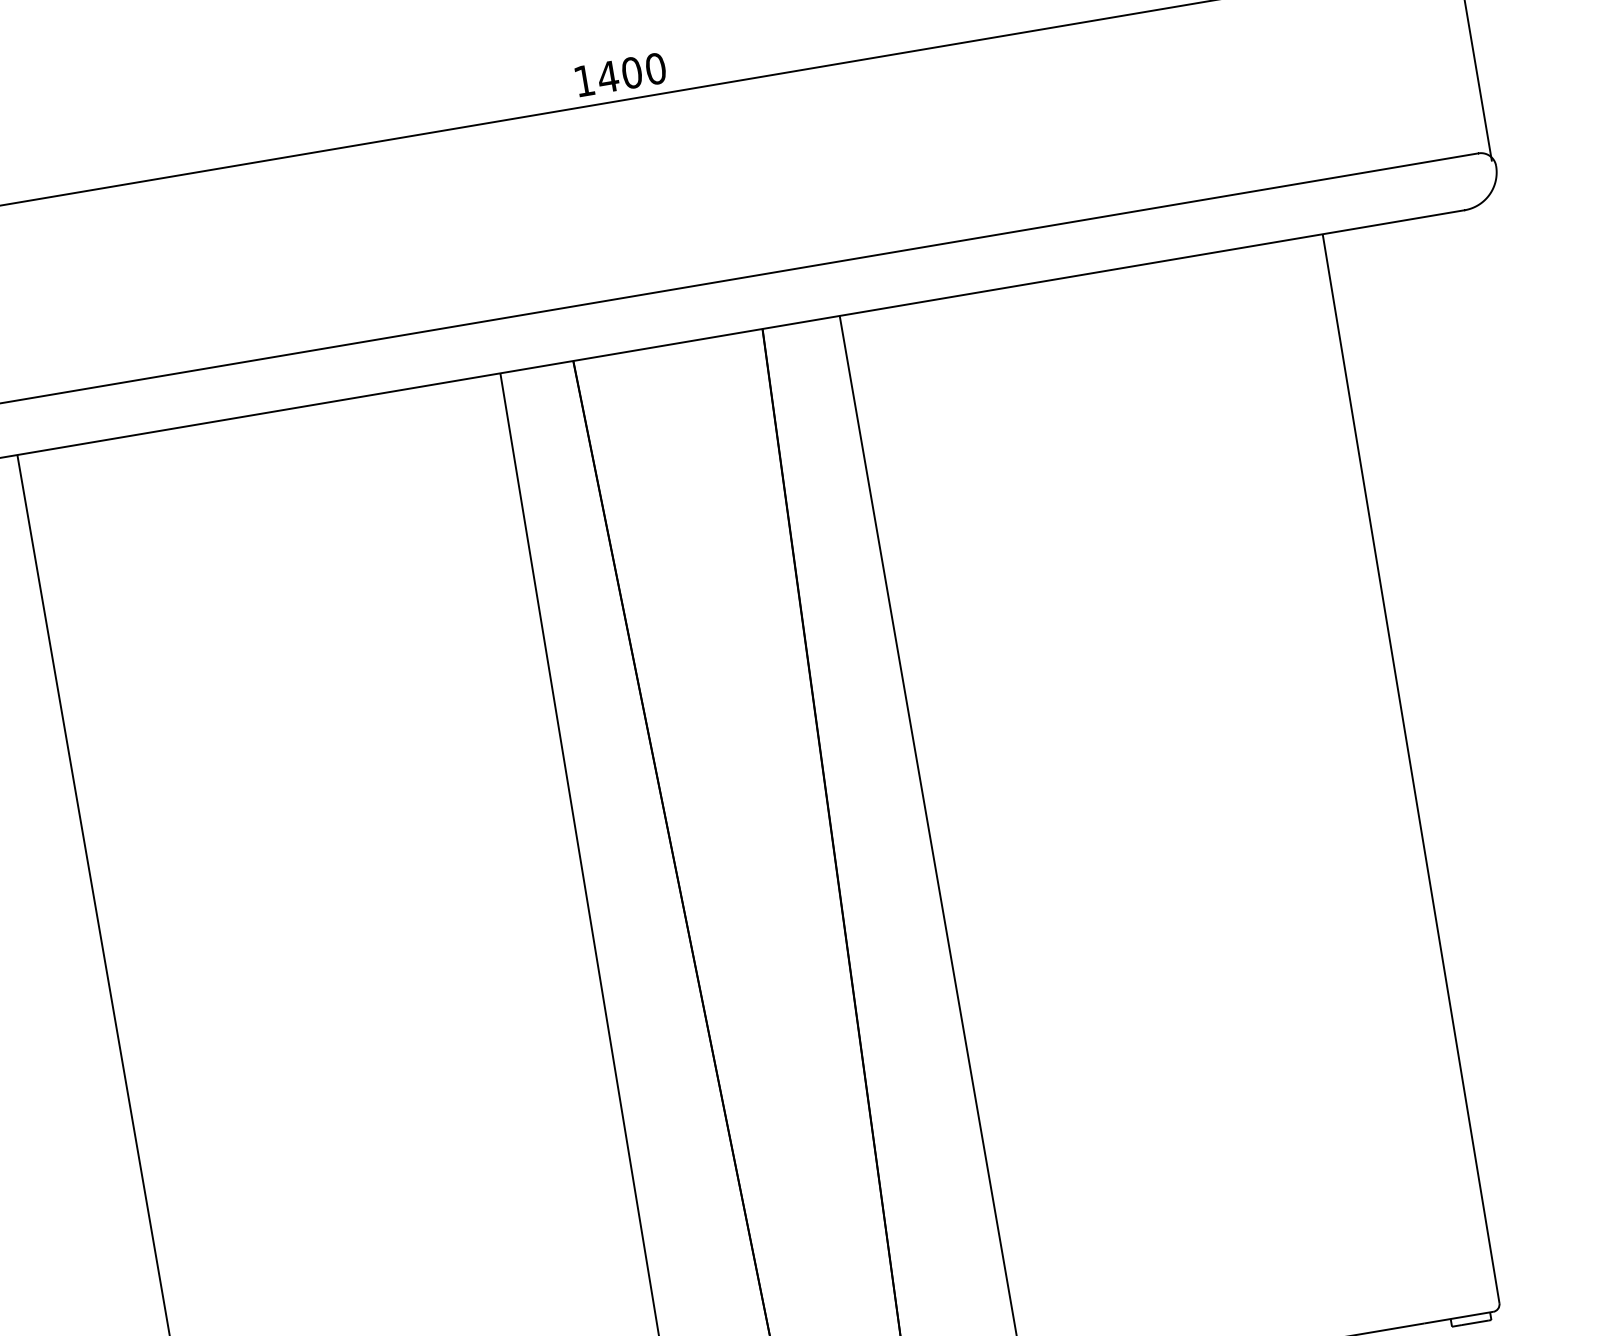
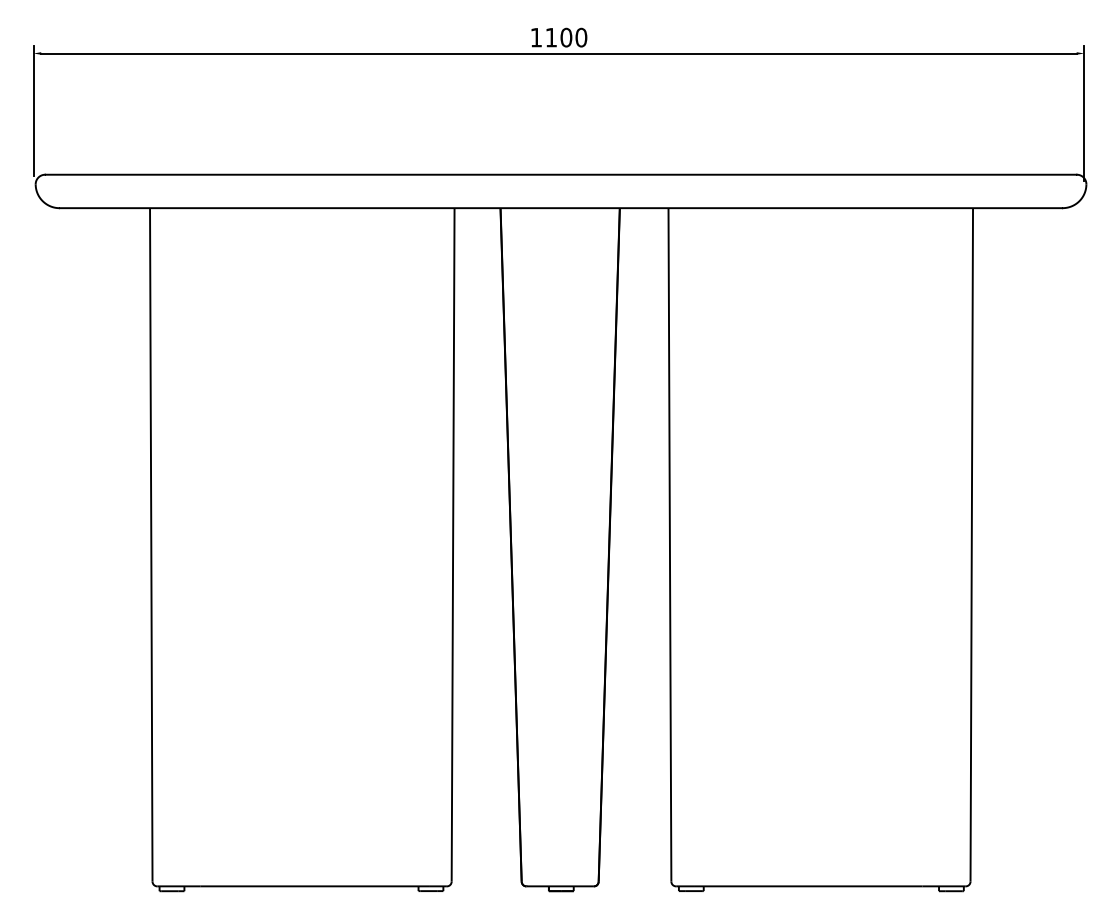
text: (608, 76) -> (551, 37), 1400 -> 1100

